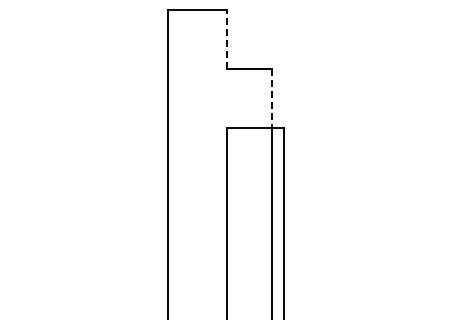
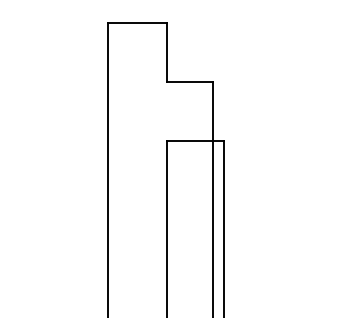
line: (226, 39) -> (166, 52), dashed -> solid
line: (272, 99) -> (212, 112), dashed -> solid

